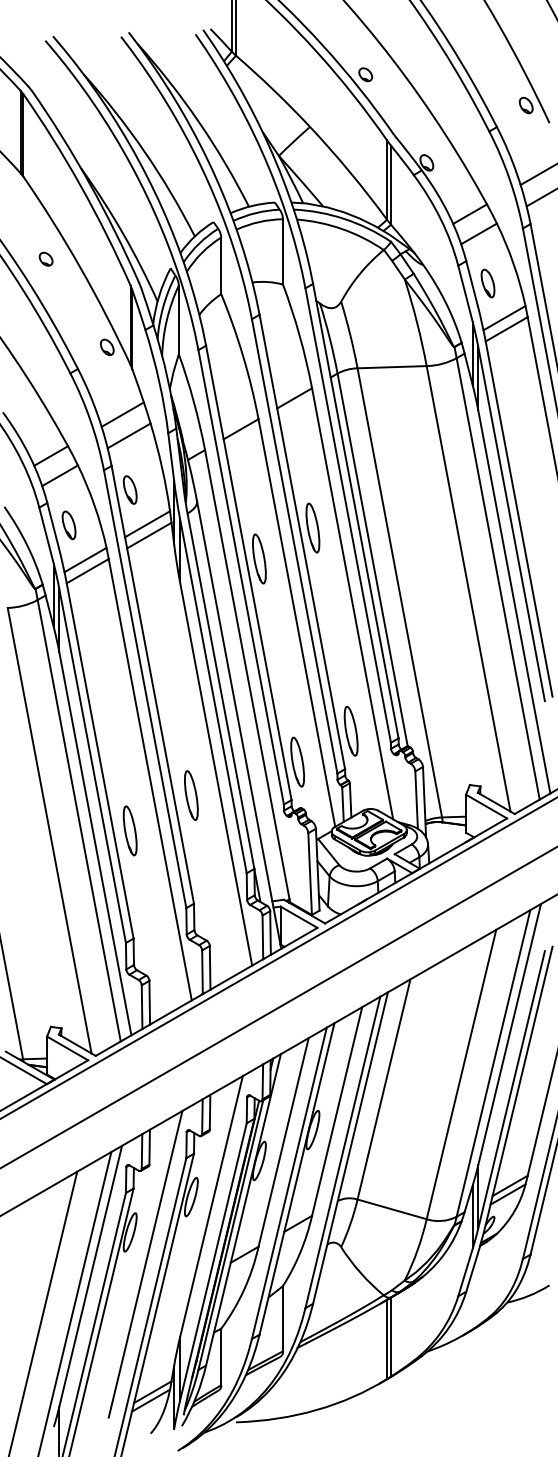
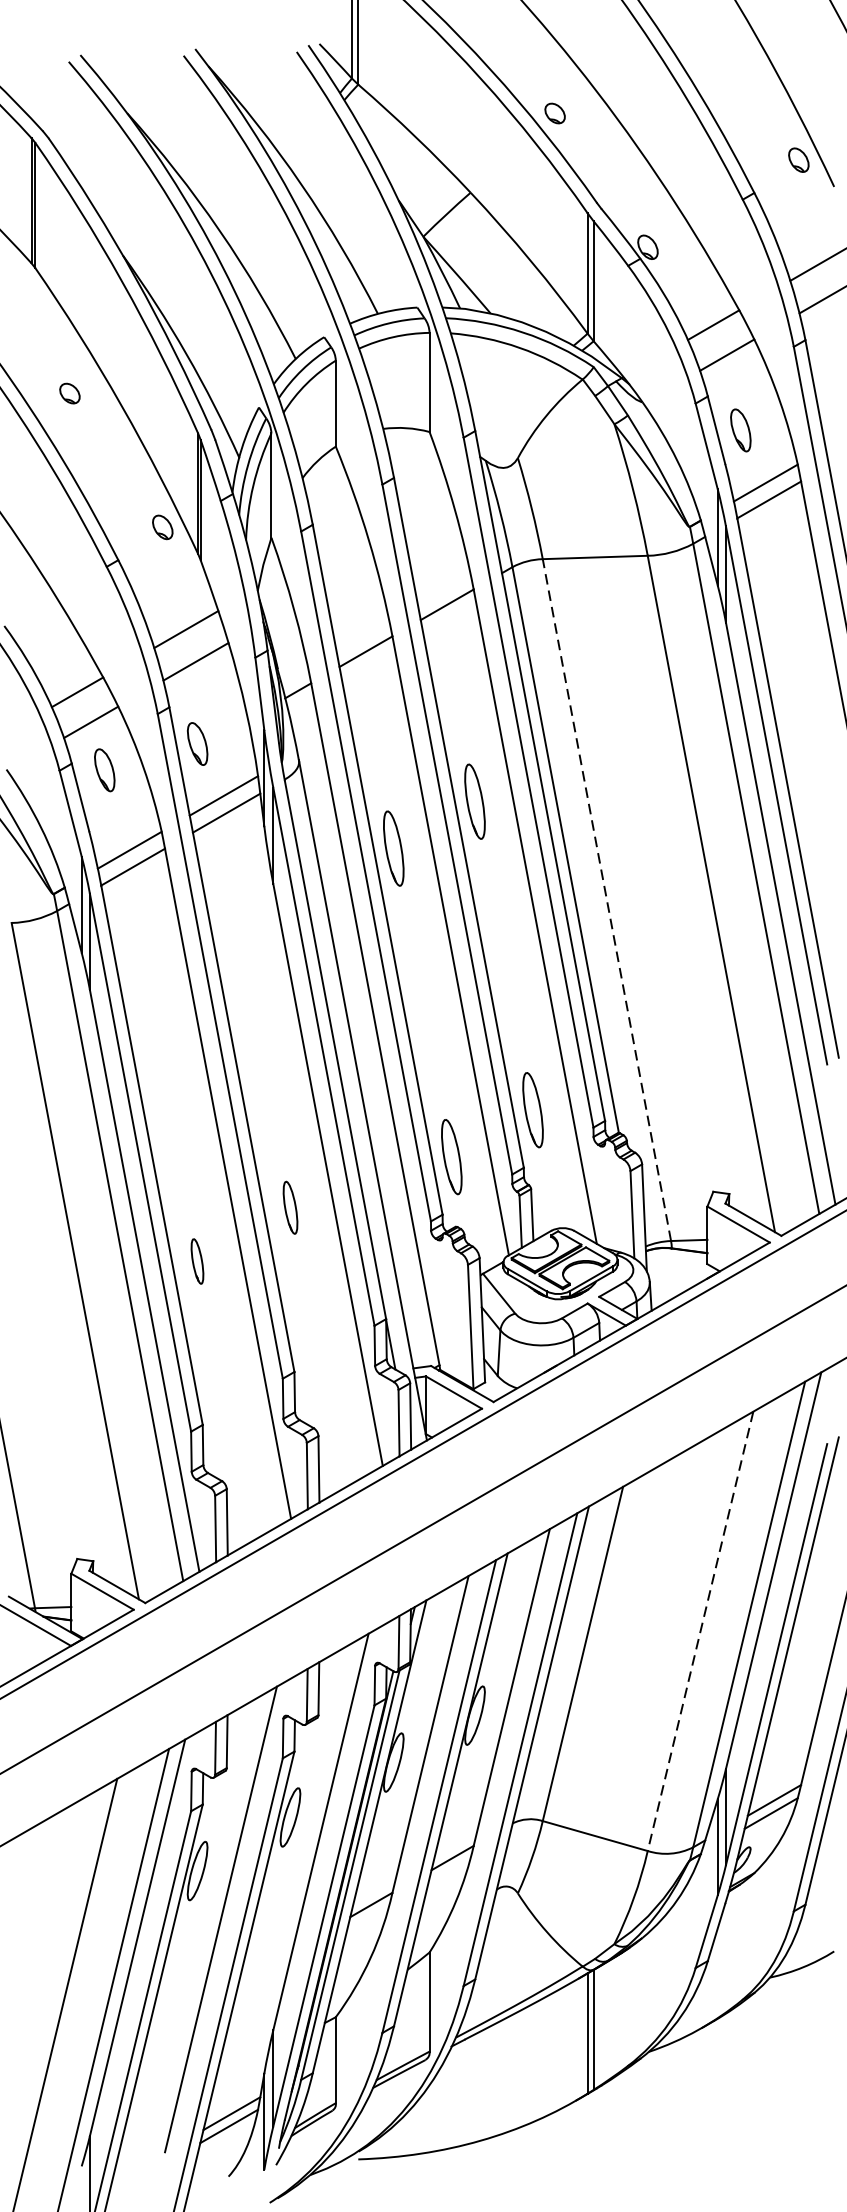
part: (68, 525) -> (103, 770), moved
line: (399, 592) -> (606, 899), solid -> dashed
part: (191, 795) -> (290, 1207), size x0.7
part: (129, 830) -> (196, 1260), size x0.6
line: (461, 1074) -> (700, 1631), solid -> dashed

